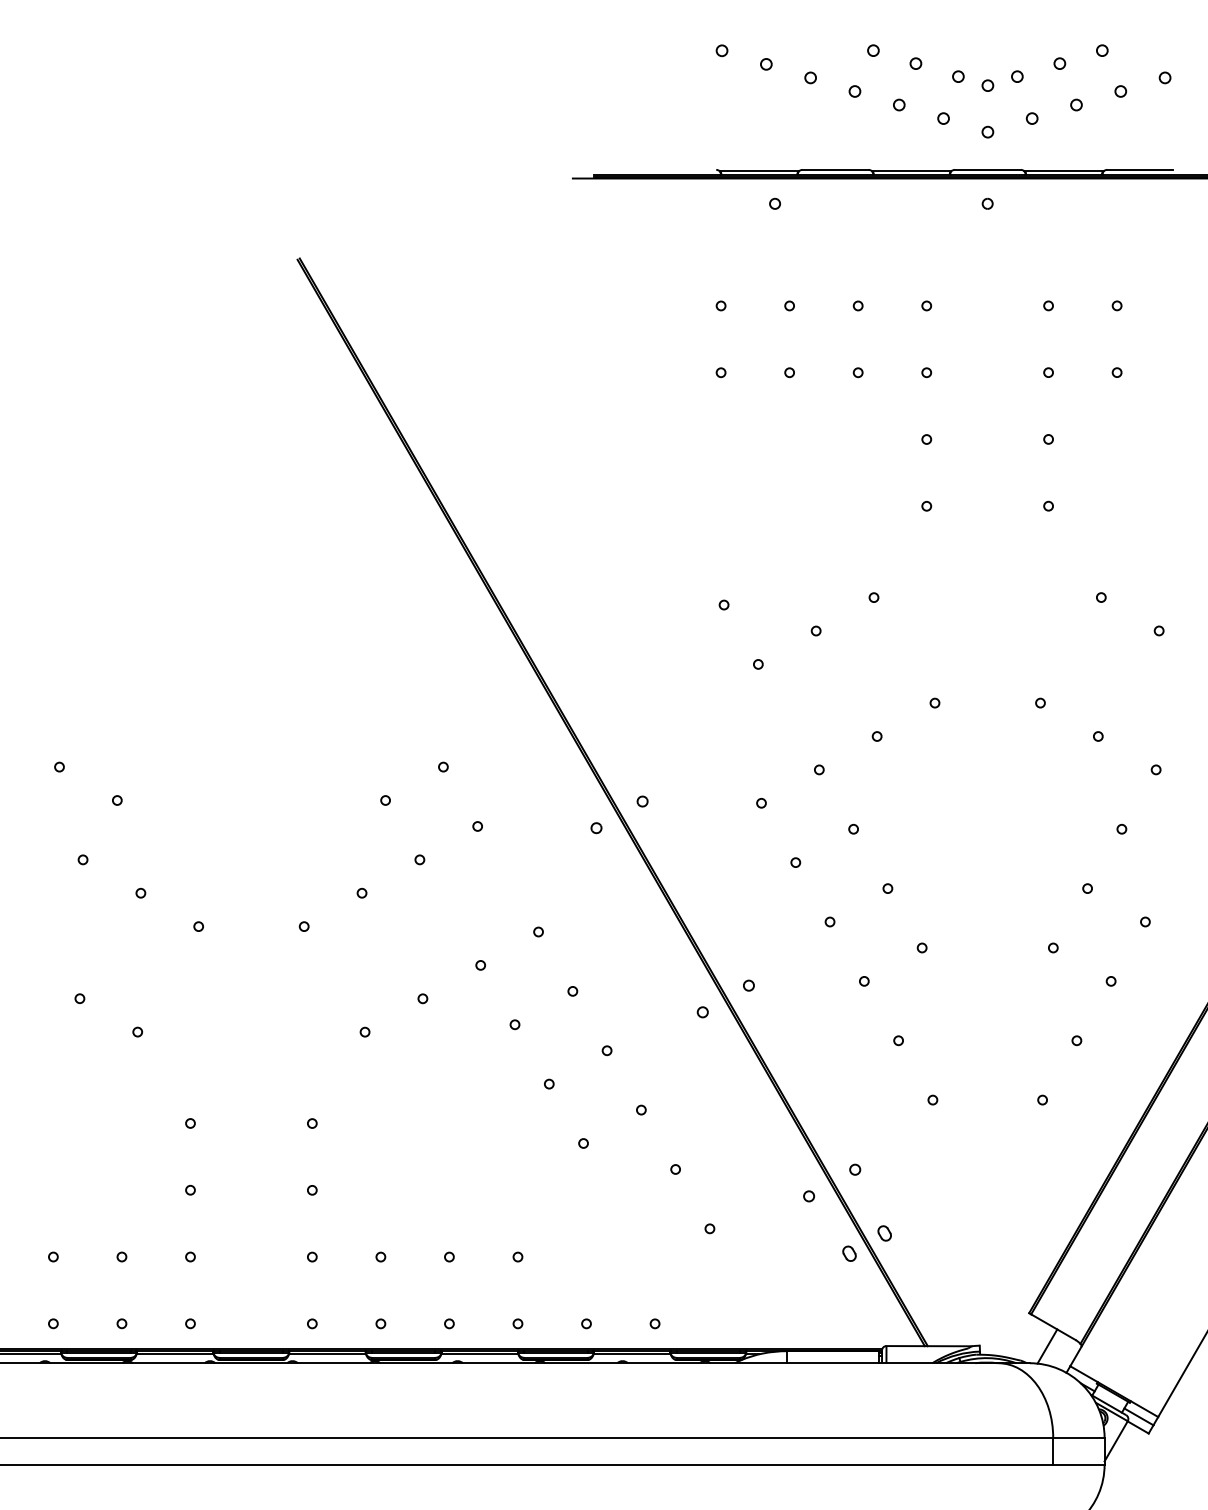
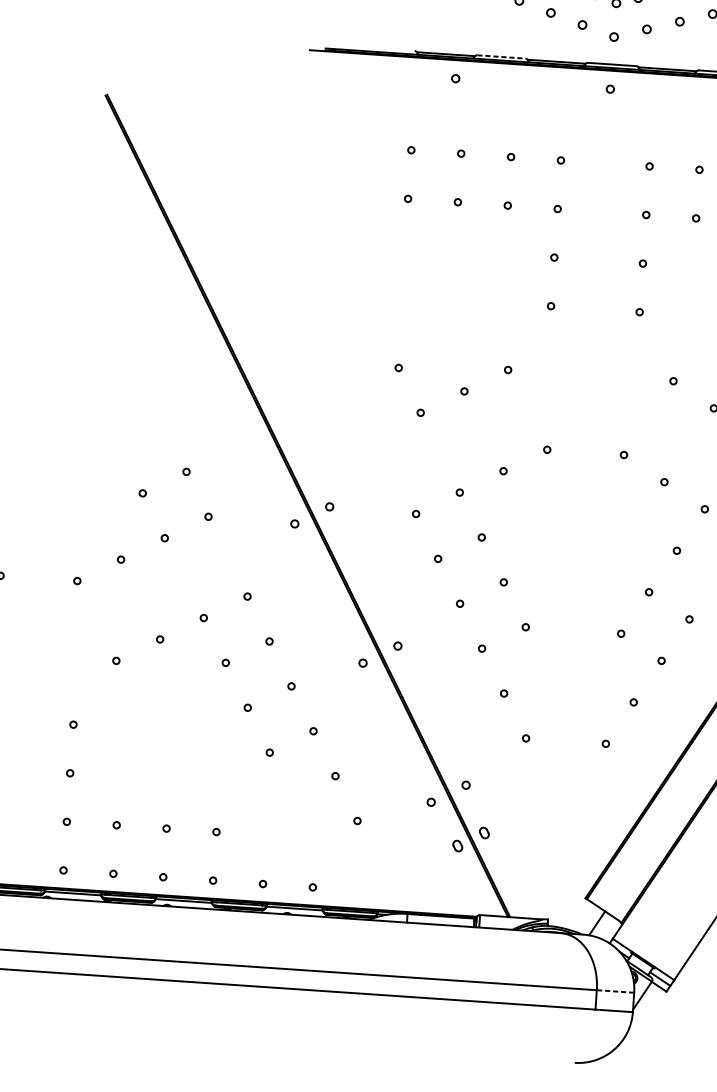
line: (836, 169) -> (502, 56), solid -> dashed
line: (1078, 1438) -> (615, 991), solid -> dashed

